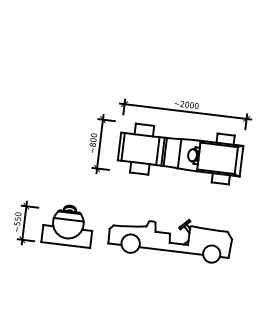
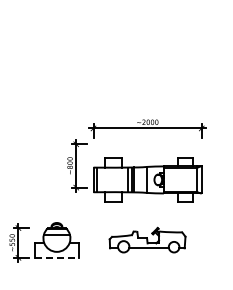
part: (180, 153) -> (147, 179), moved
part: (170, 236) -> (147, 239), size x0.7
line: (65, 244) -> (56, 257), solid -> dashed

